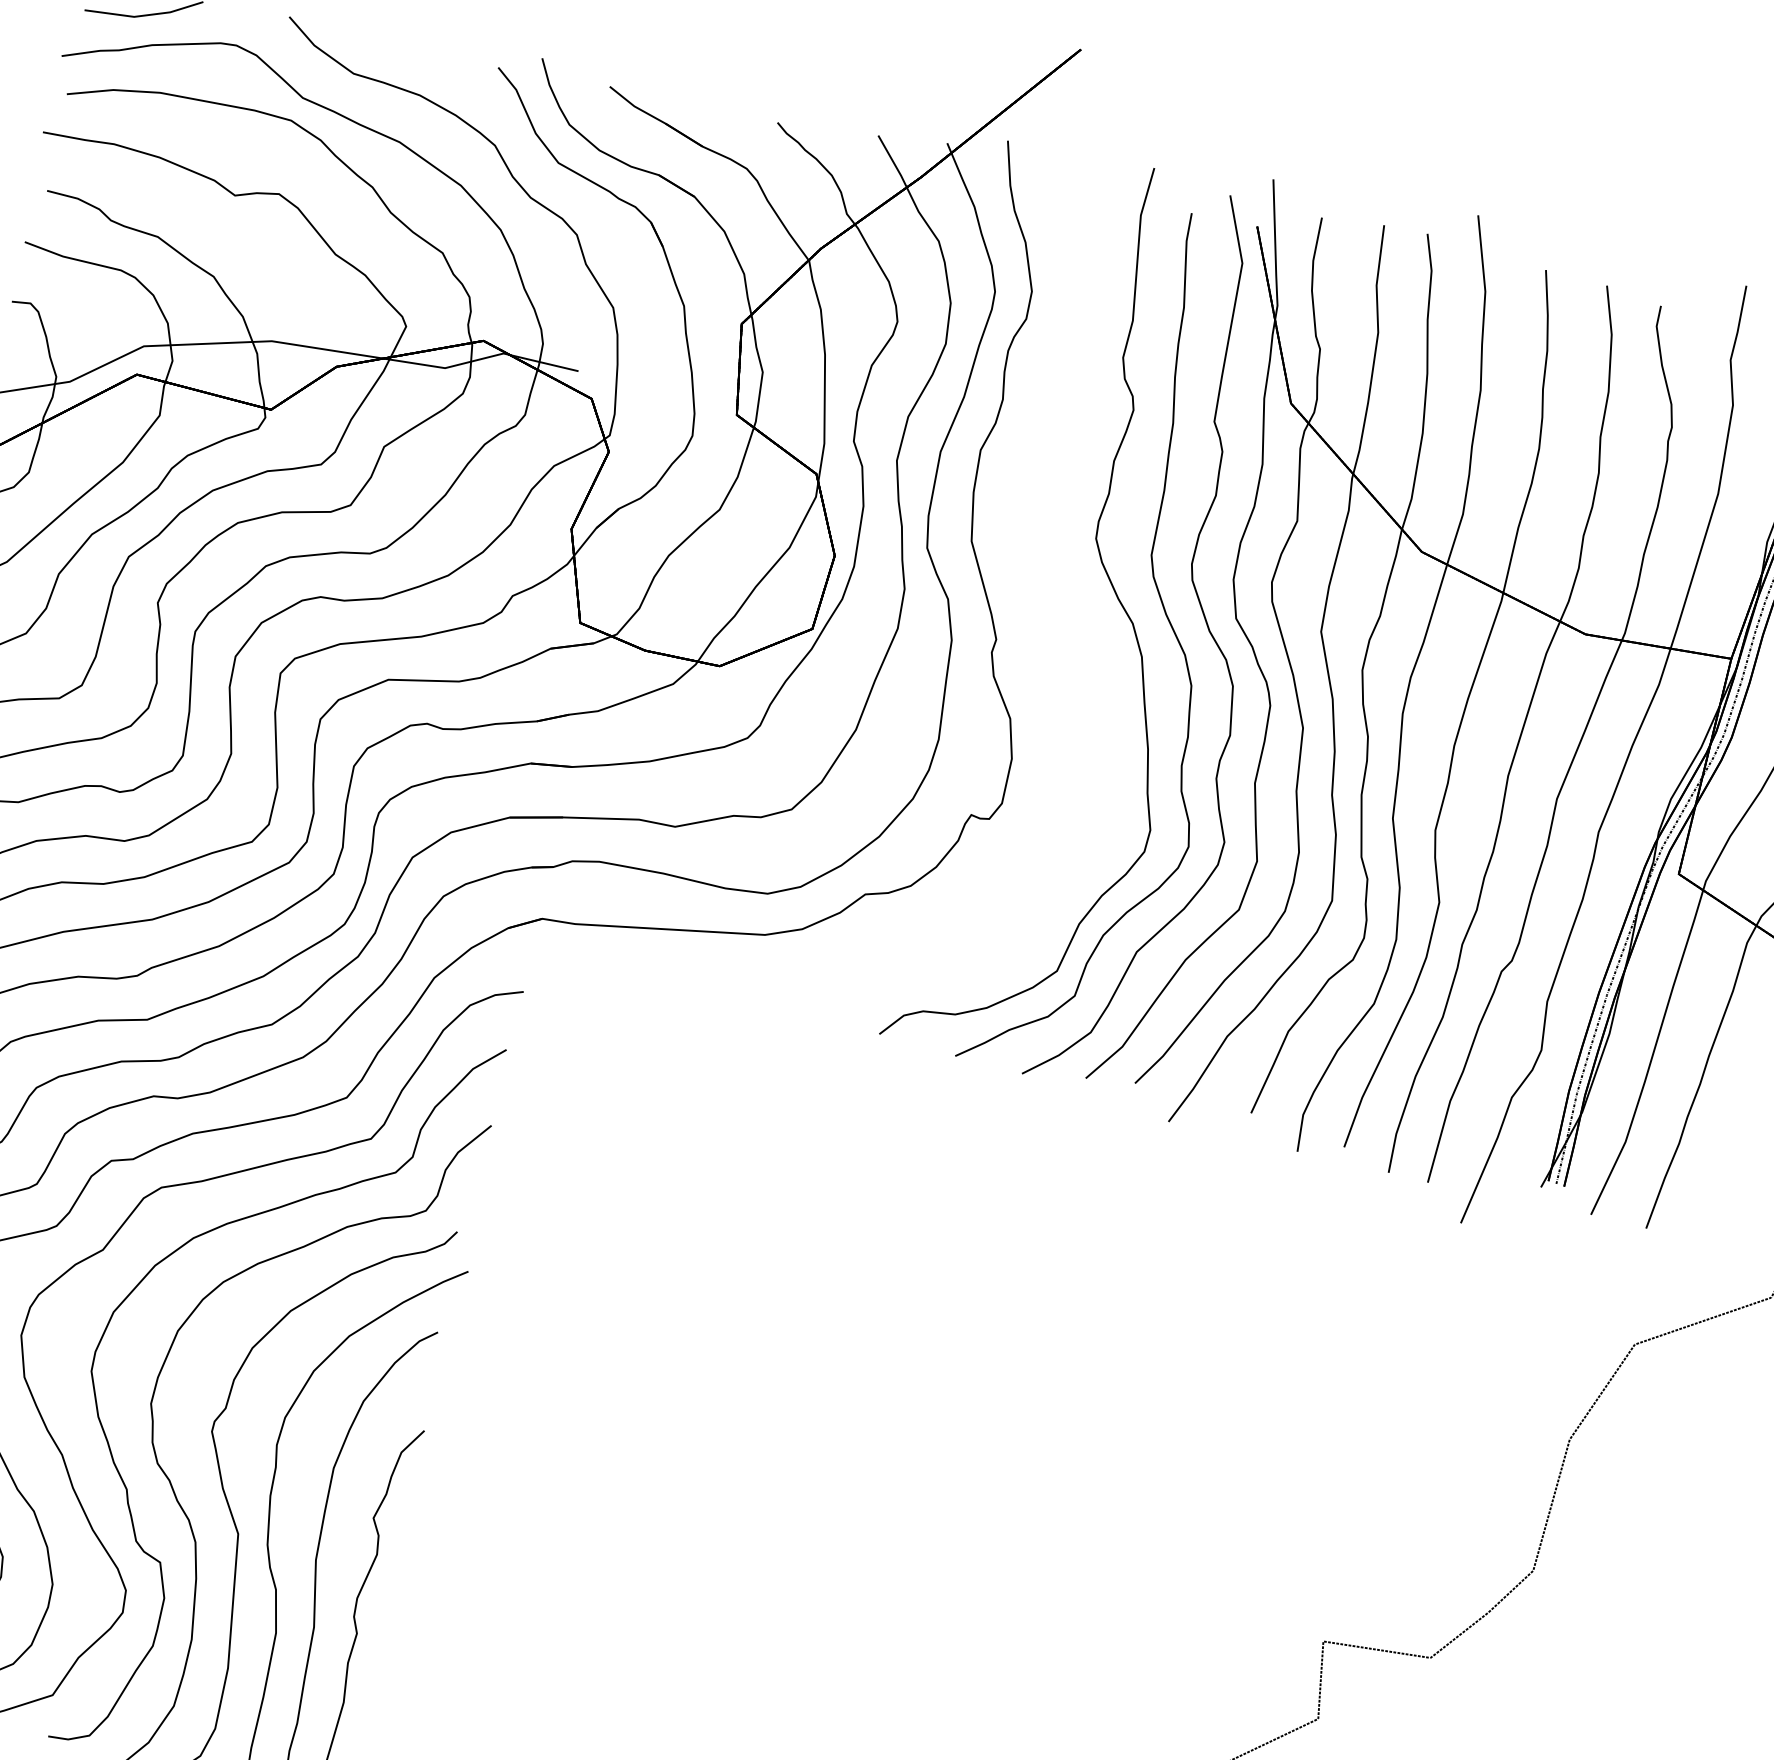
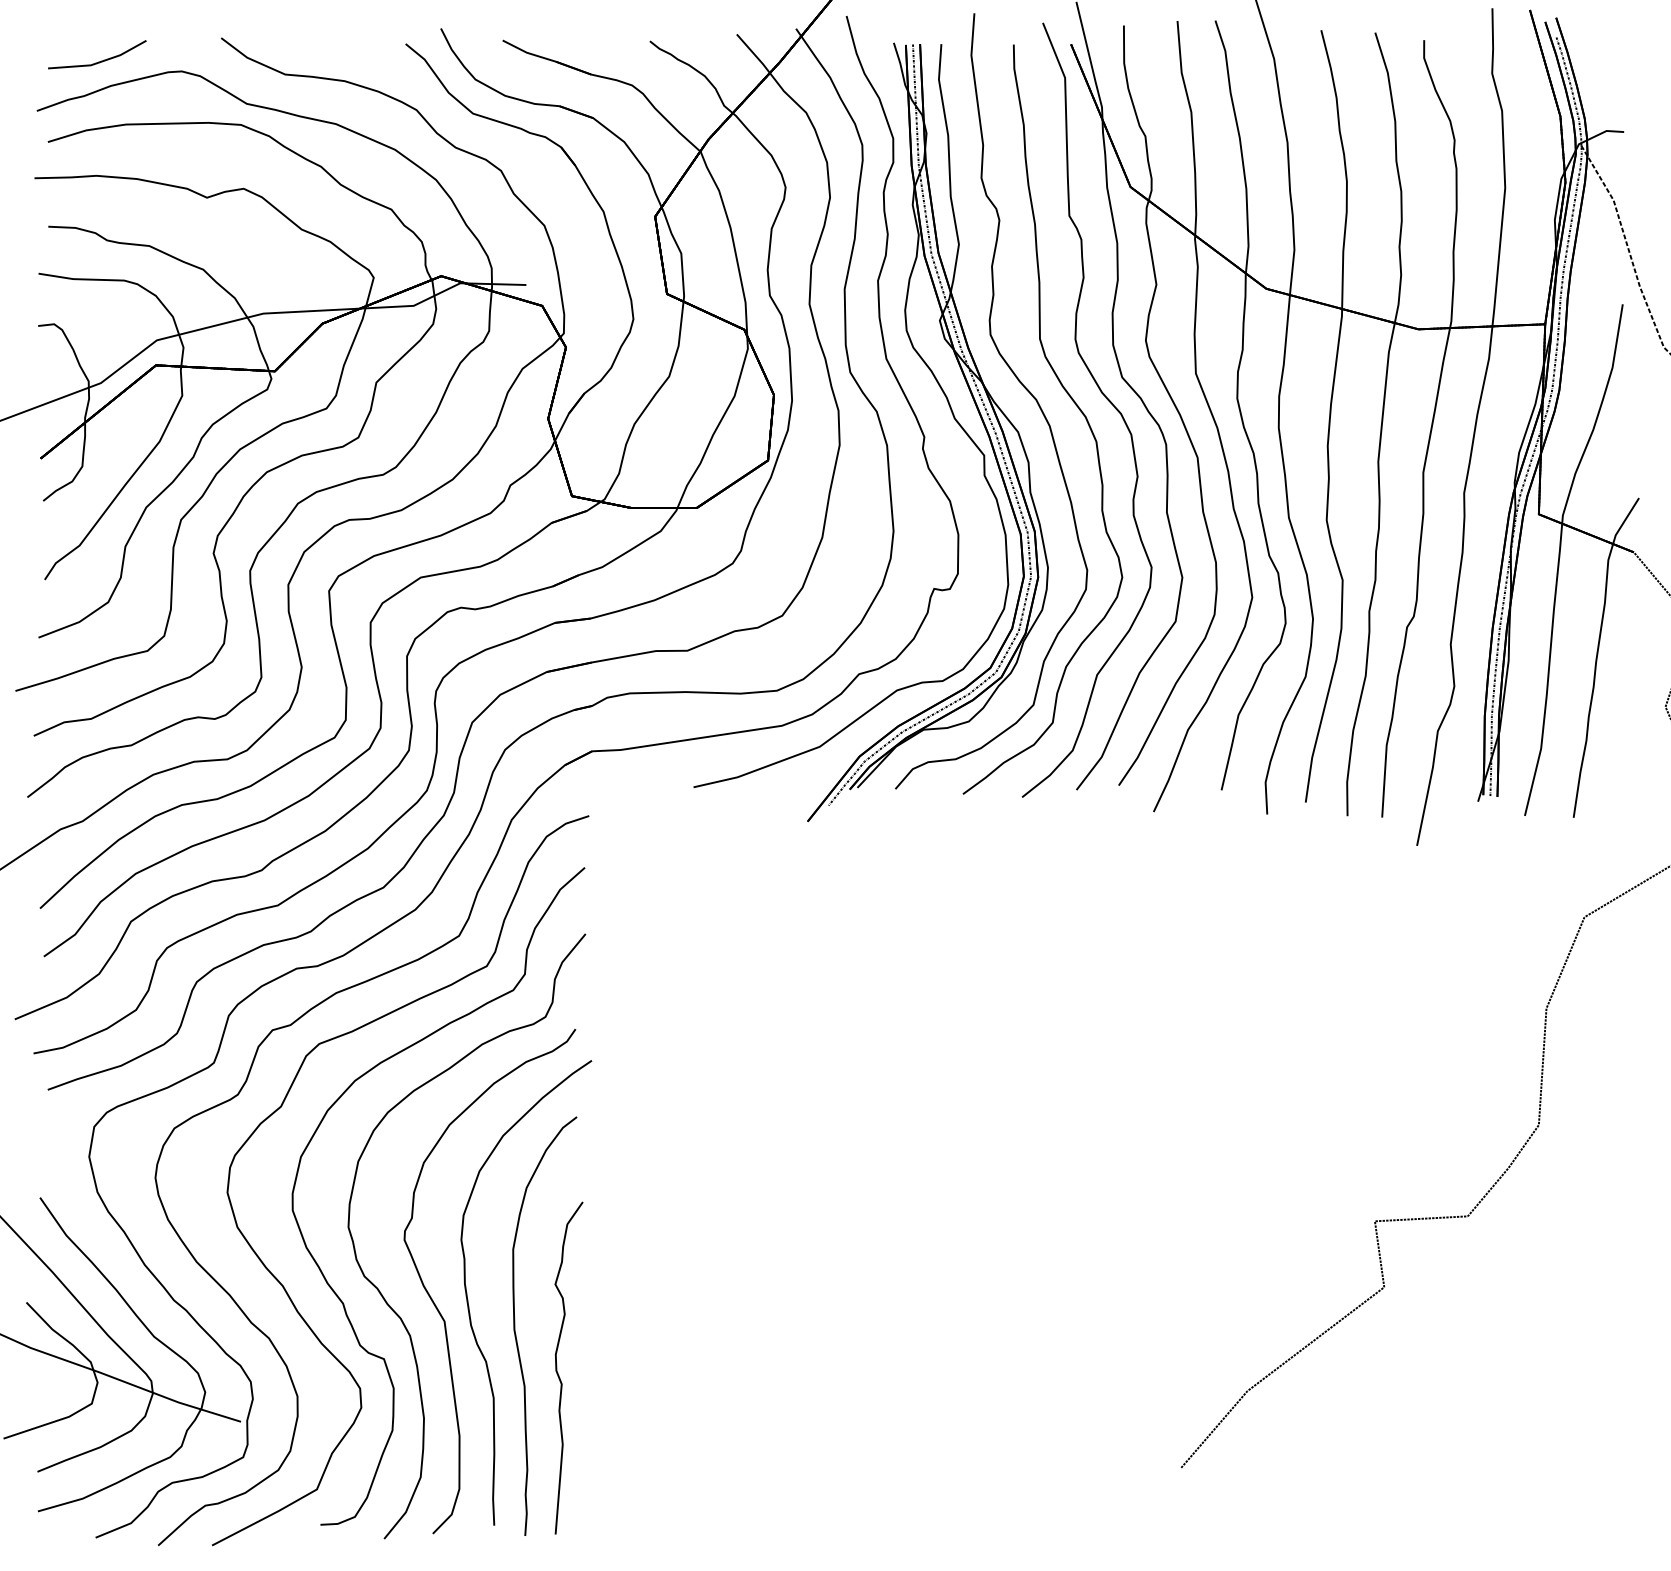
part: (1028, 595) -> (943, 394), added

